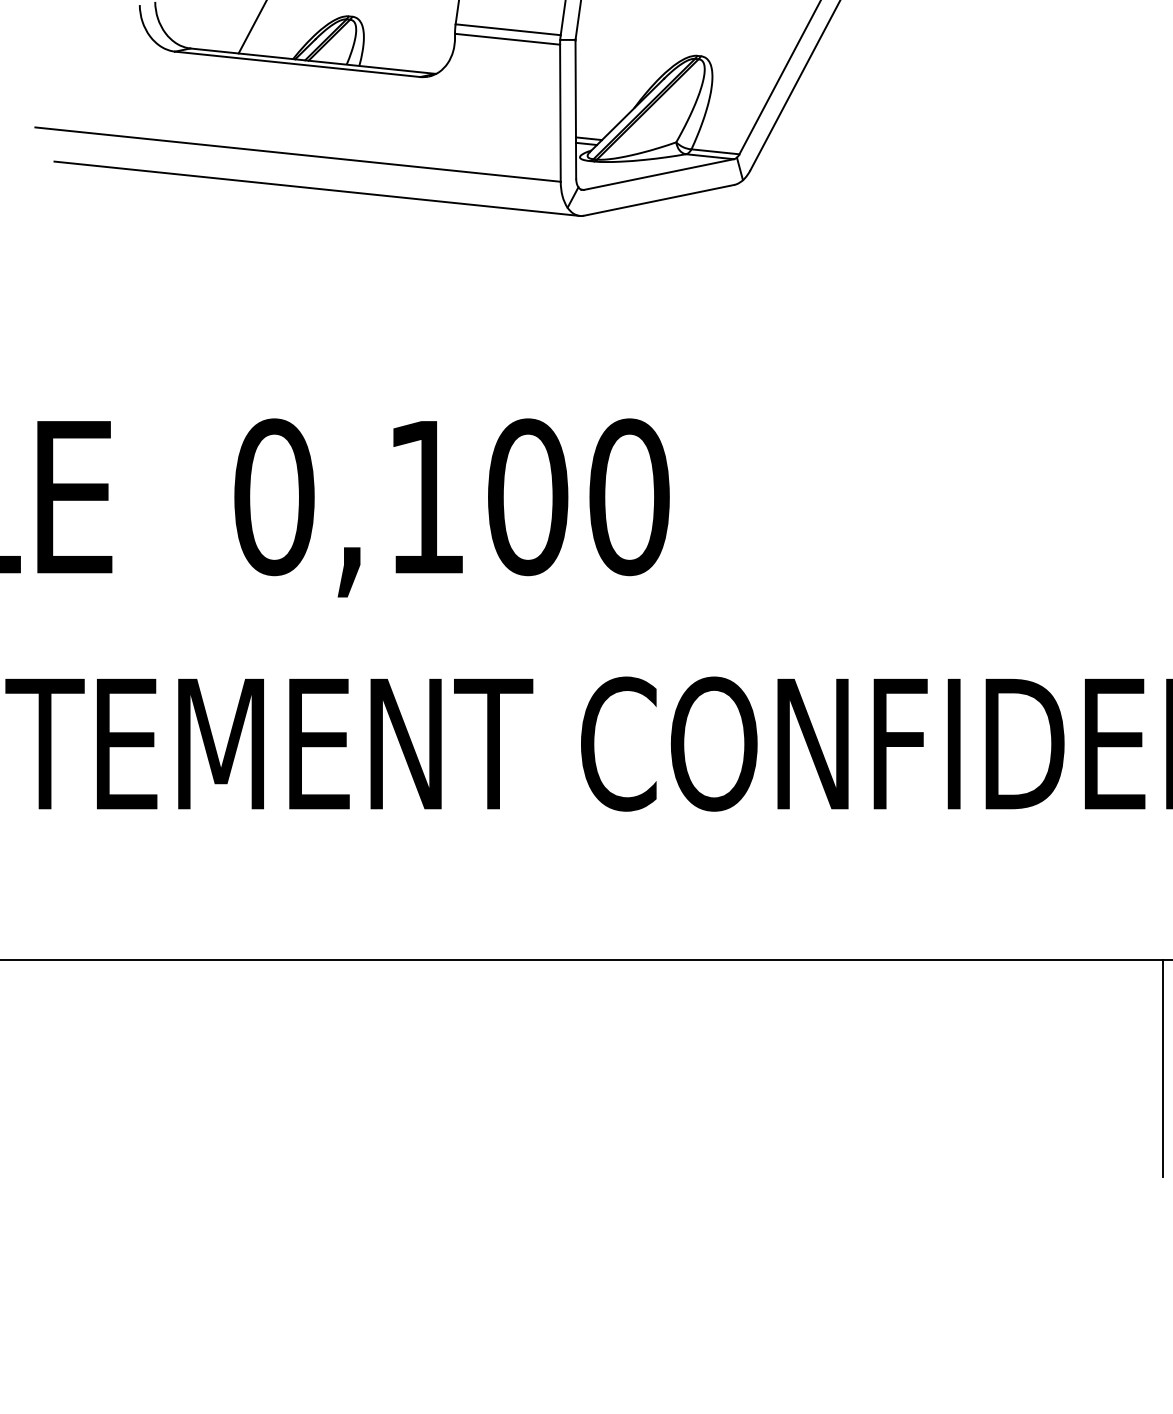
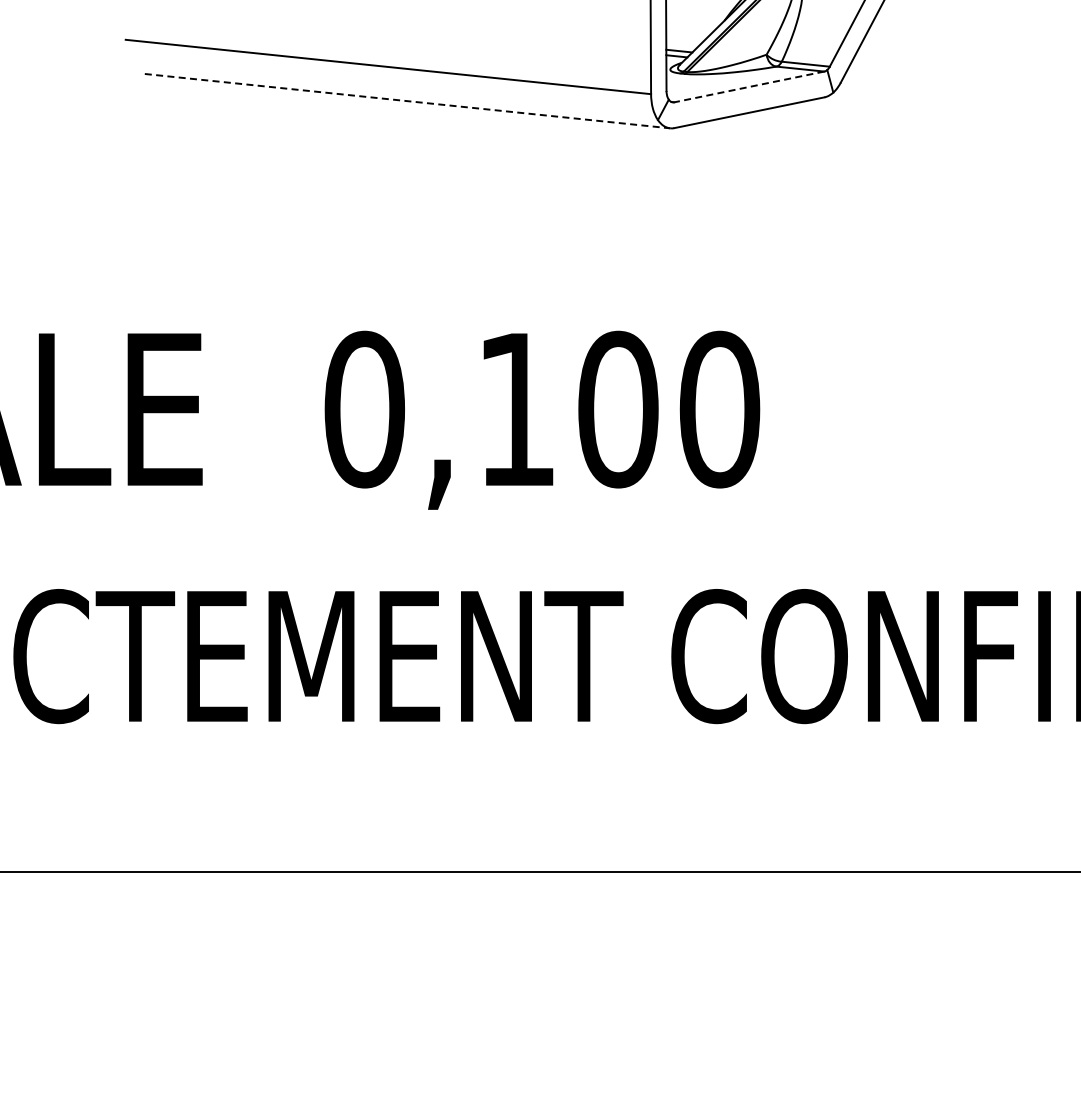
line: (658, 174) -> (748, 86), solid -> dashed
line: (317, 188) -> (407, 100), solid -> dashed

